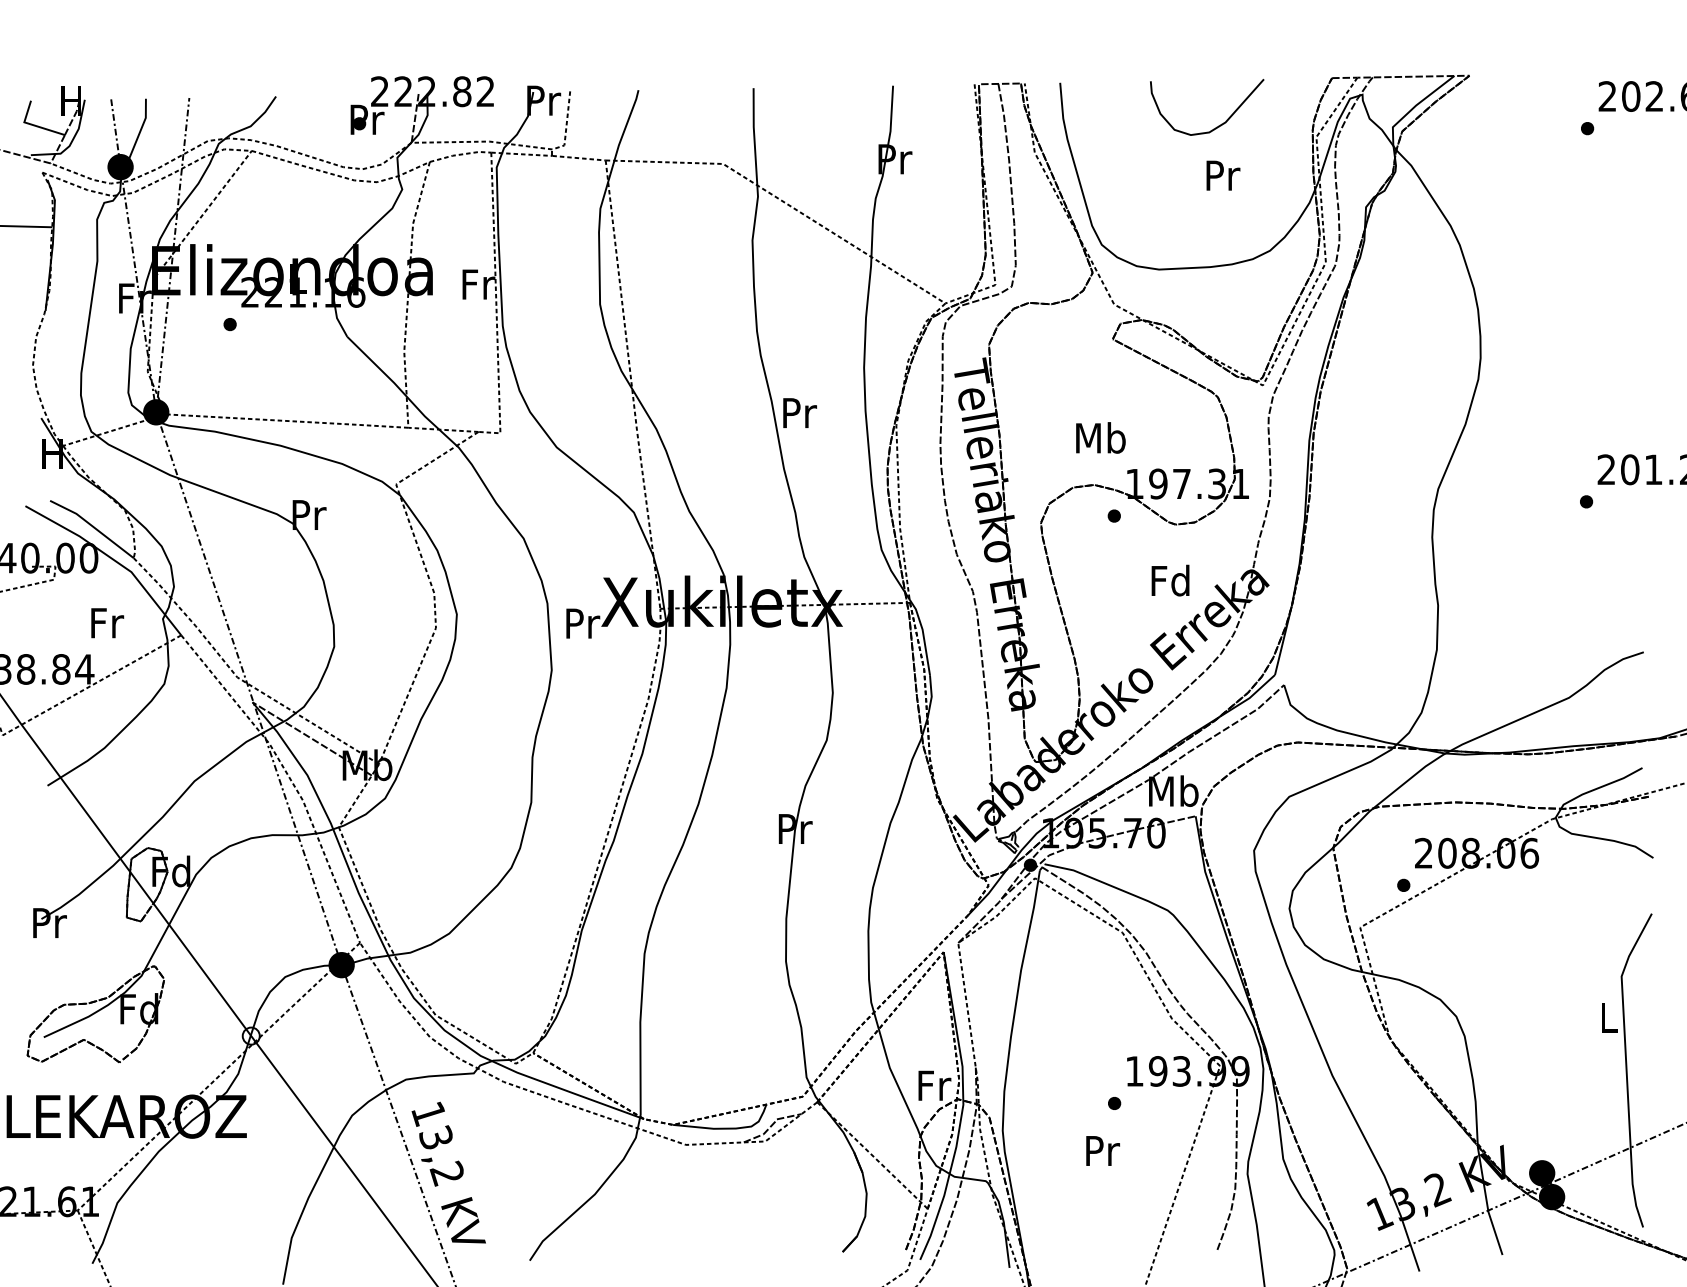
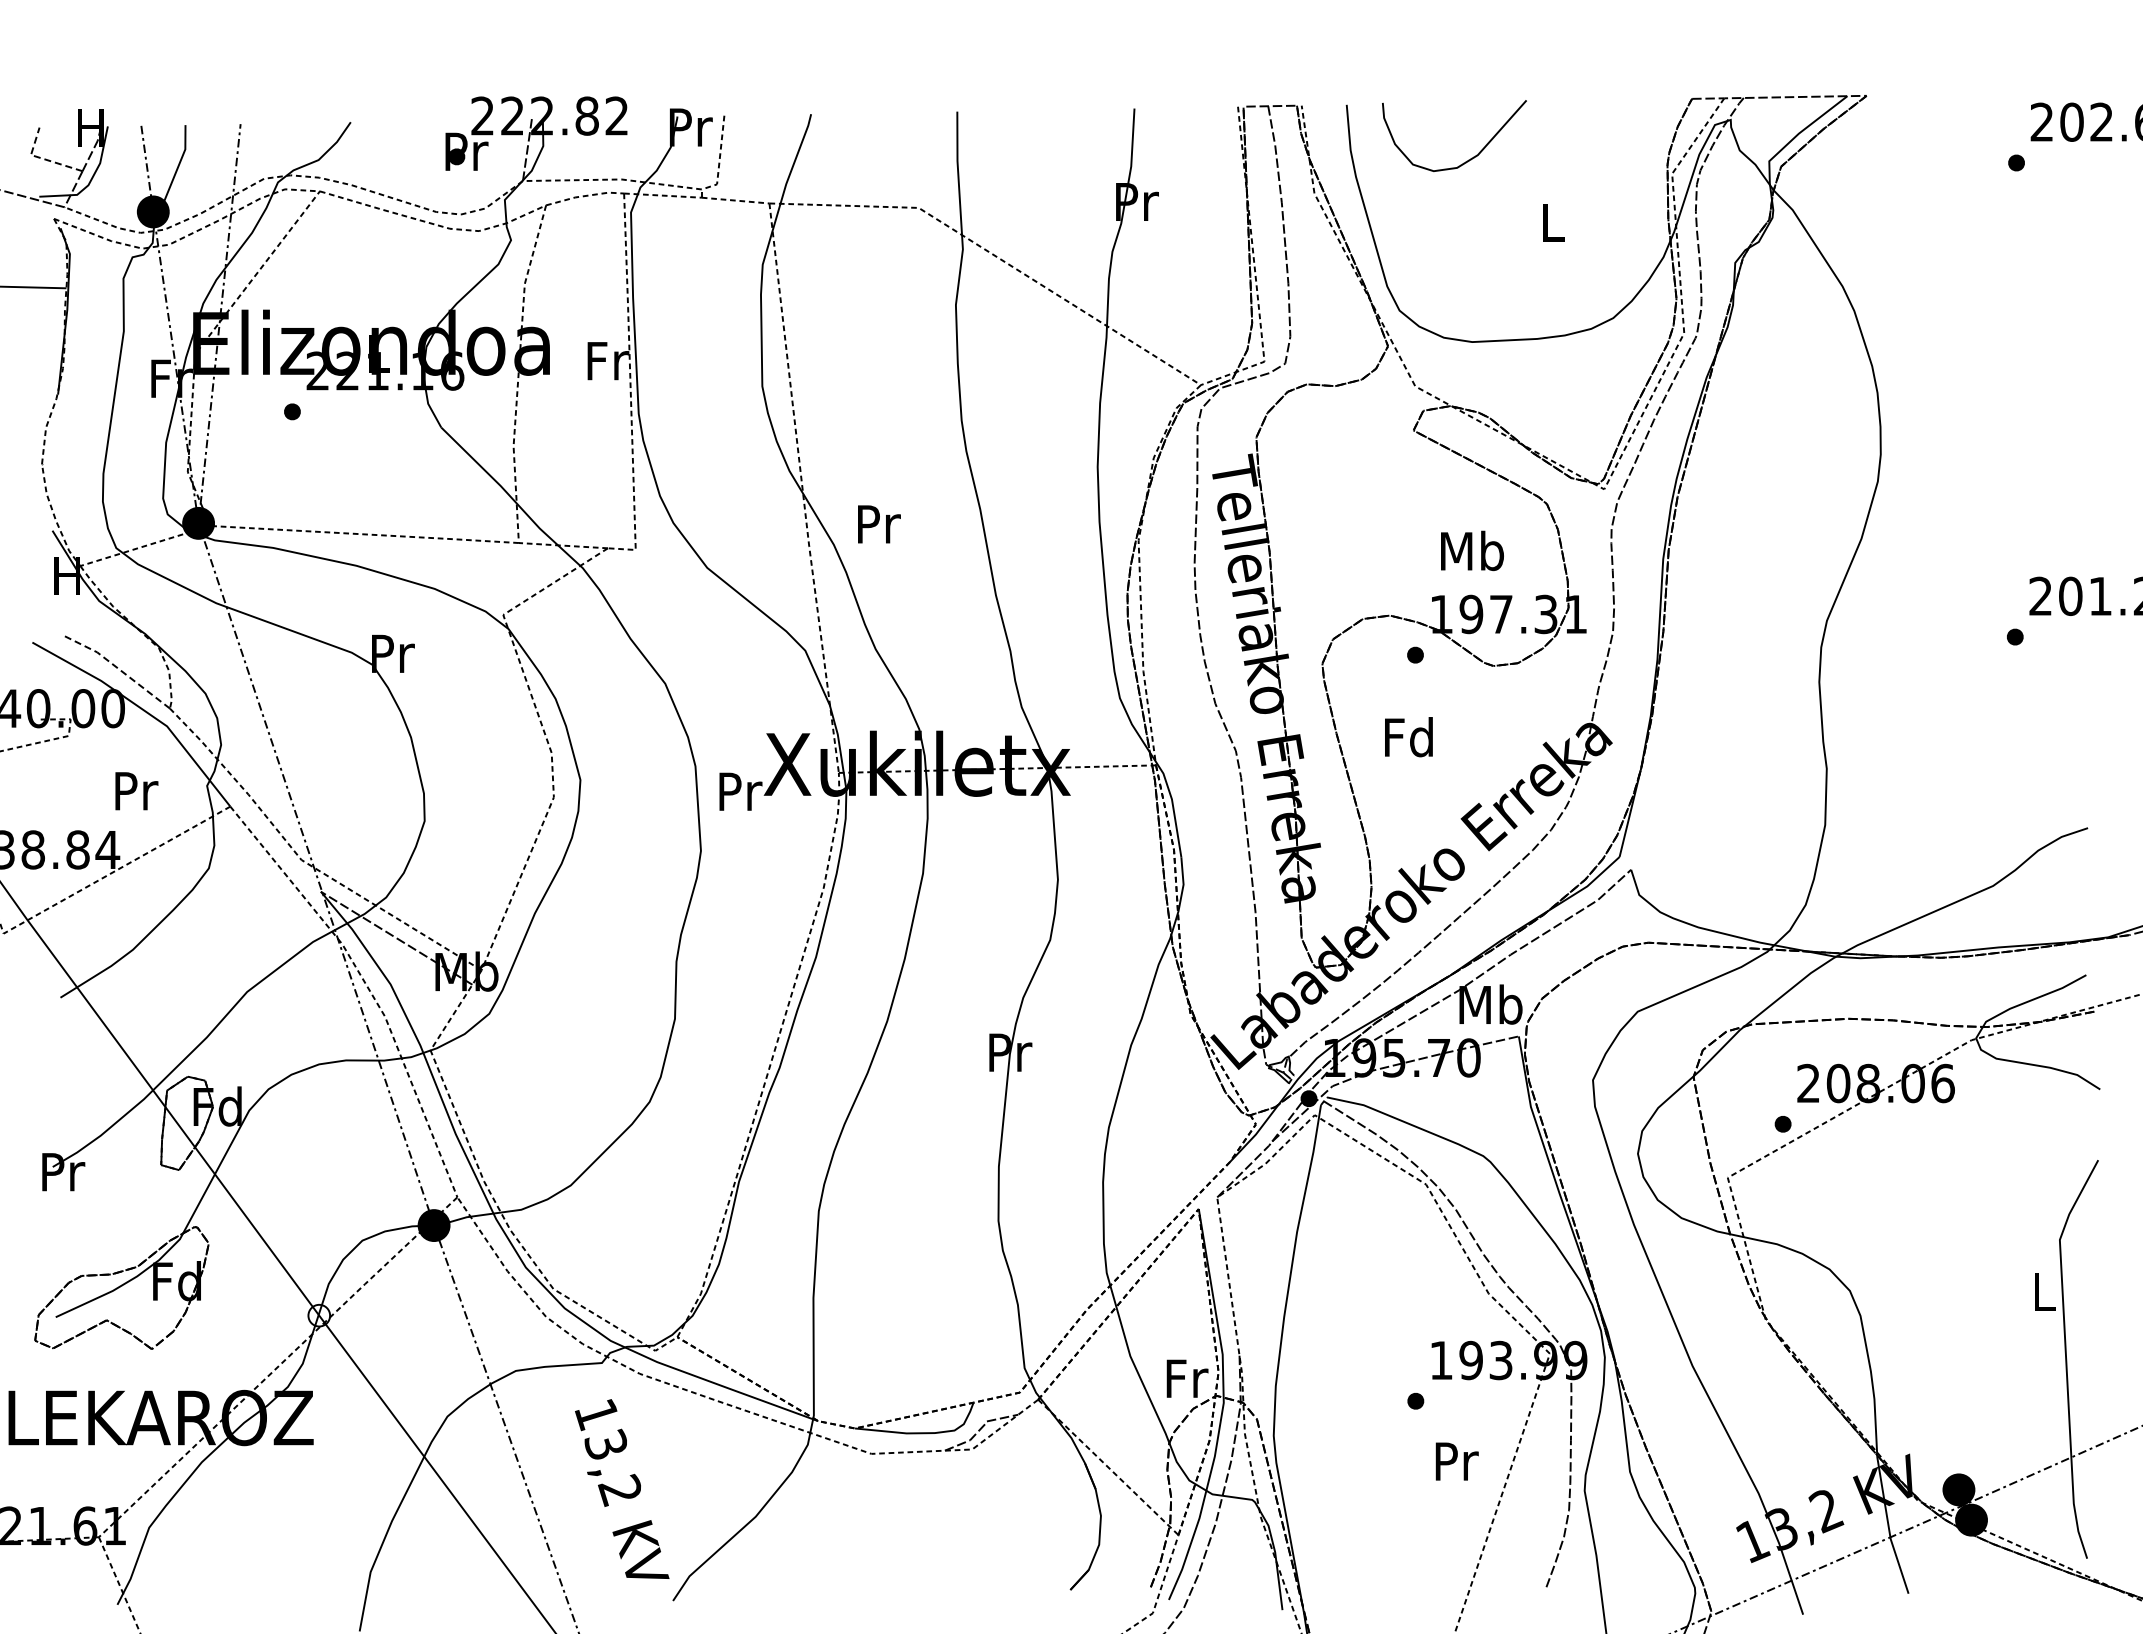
line: (33, 125) -> (42, 158), solid -> dashed
curve: (1218, 125) -> (1468, 159), moved
text: (1222, 175) -> (1553, 222), Pr -> L
text: (800, 413) -> (879, 524), moved
text: (1100, 437) -> (1472, 550), moved
line: (92, 526) -> (117, 668), solid -> dashed
text: (1170, 580) -> (1408, 737), moved
text: (107, 623) -> (136, 791), Fr -> Pr
text: (1102, 1150) -> (1456, 1461), moved
text: (449, 1172) -> (622, 1488), moved

